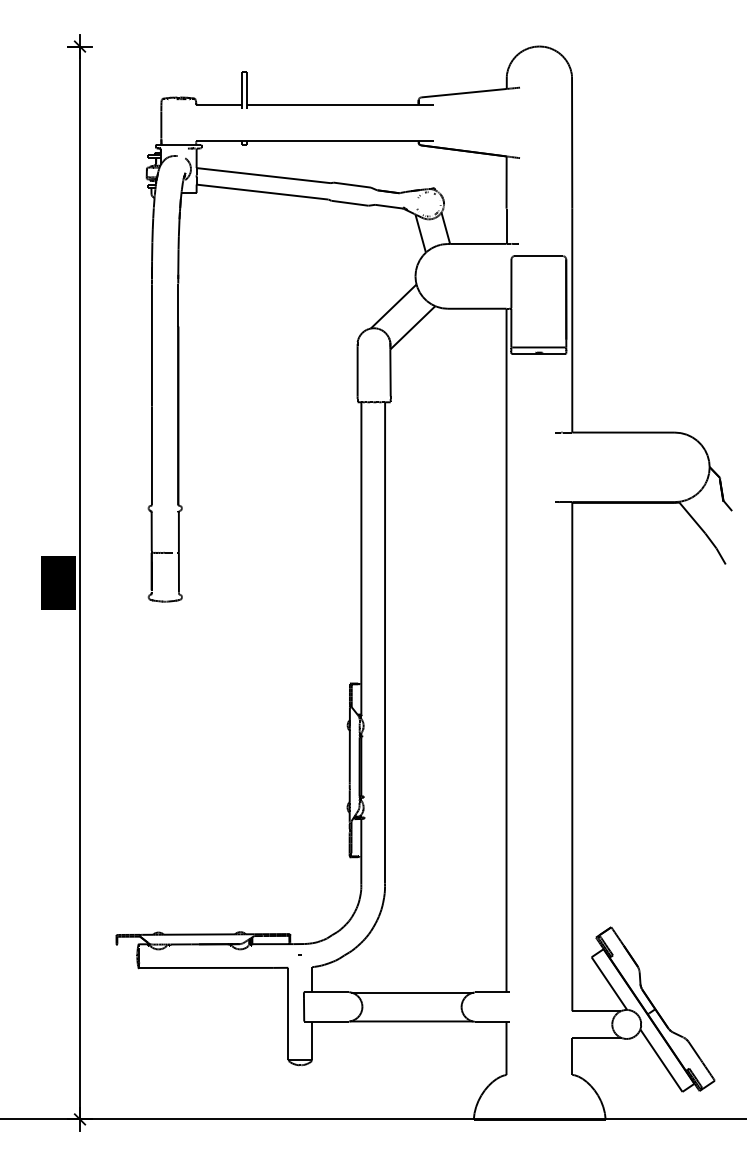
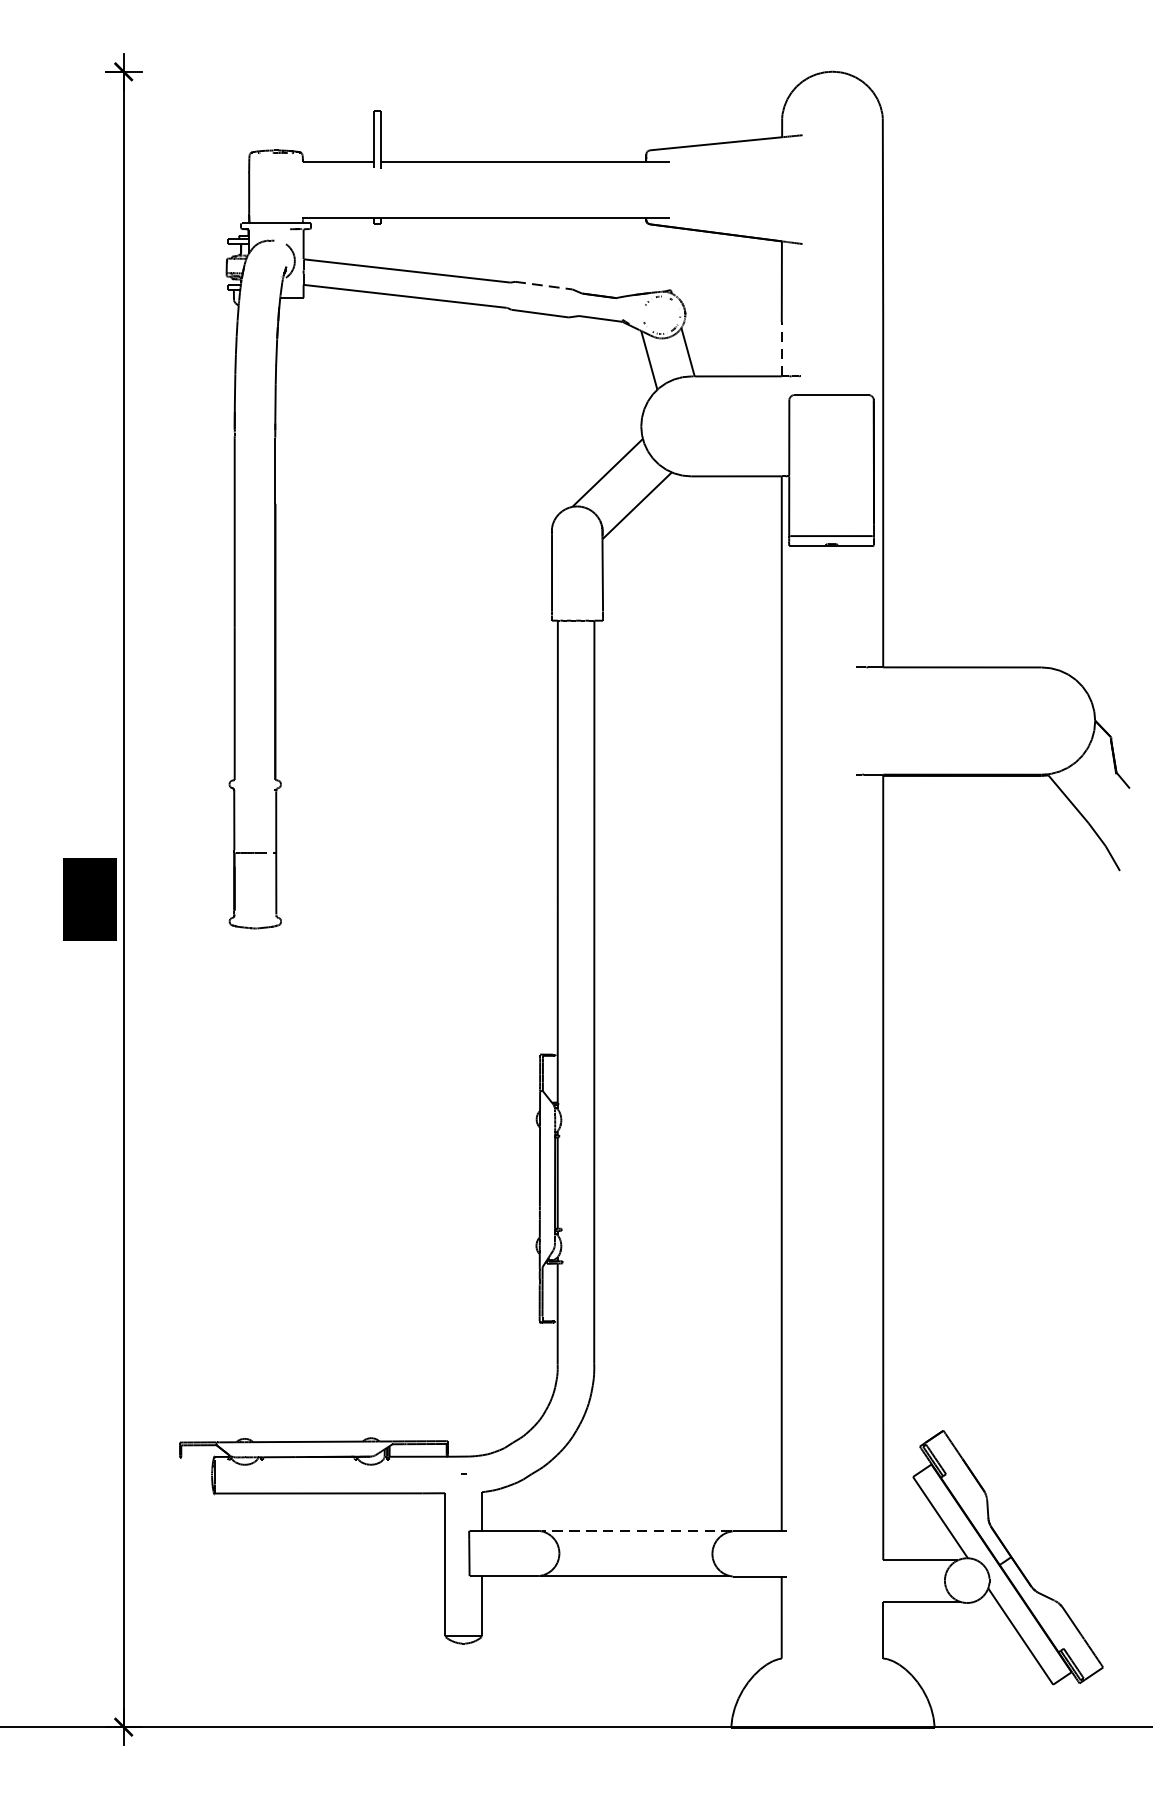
line: (352, 185) -> (544, 286), solid -> dashed
line: (506, 226) -> (781, 349), solid -> dashed
line: (412, 992) -> (636, 1531), solid -> dashed

